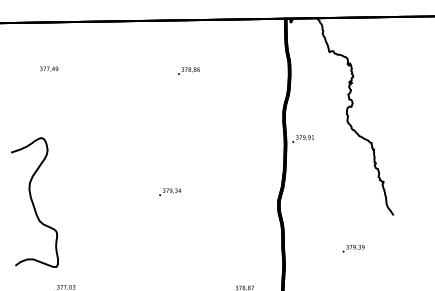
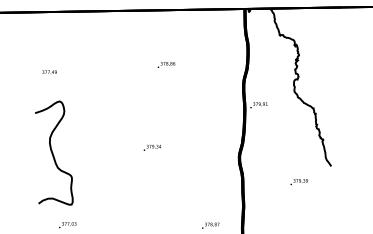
text: (49, 69) -> (49, 72), moved
text: (188, 70) -> (166, 64), moved
curve: (34, 201) -> (53, 152), moved
text: (352, 249) -> (298, 182), moved

